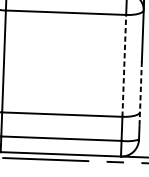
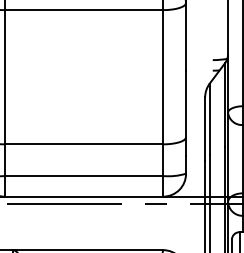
line: (124, 65) -> (163, 76), dashed -> solid
line: (141, 94) -> (186, 113), dashed -> solid

